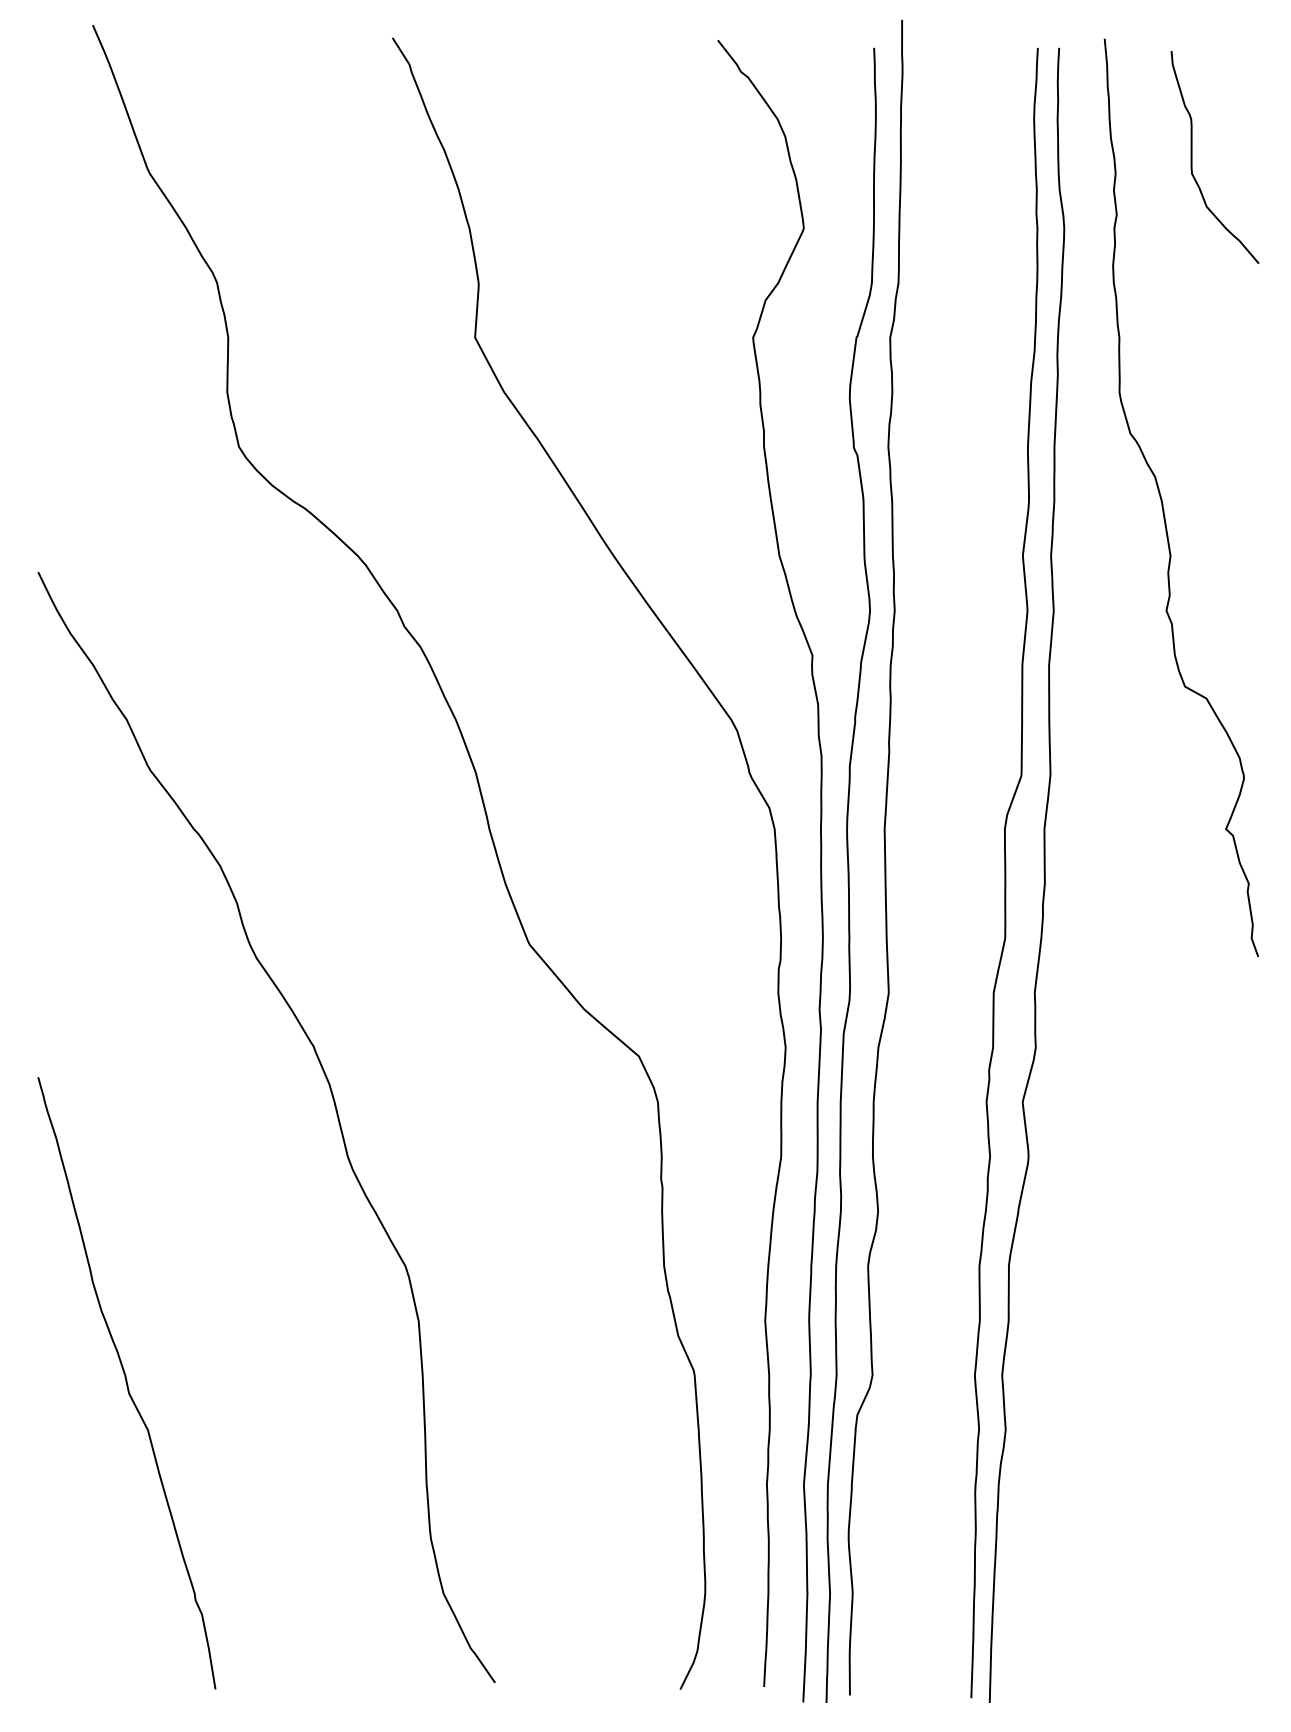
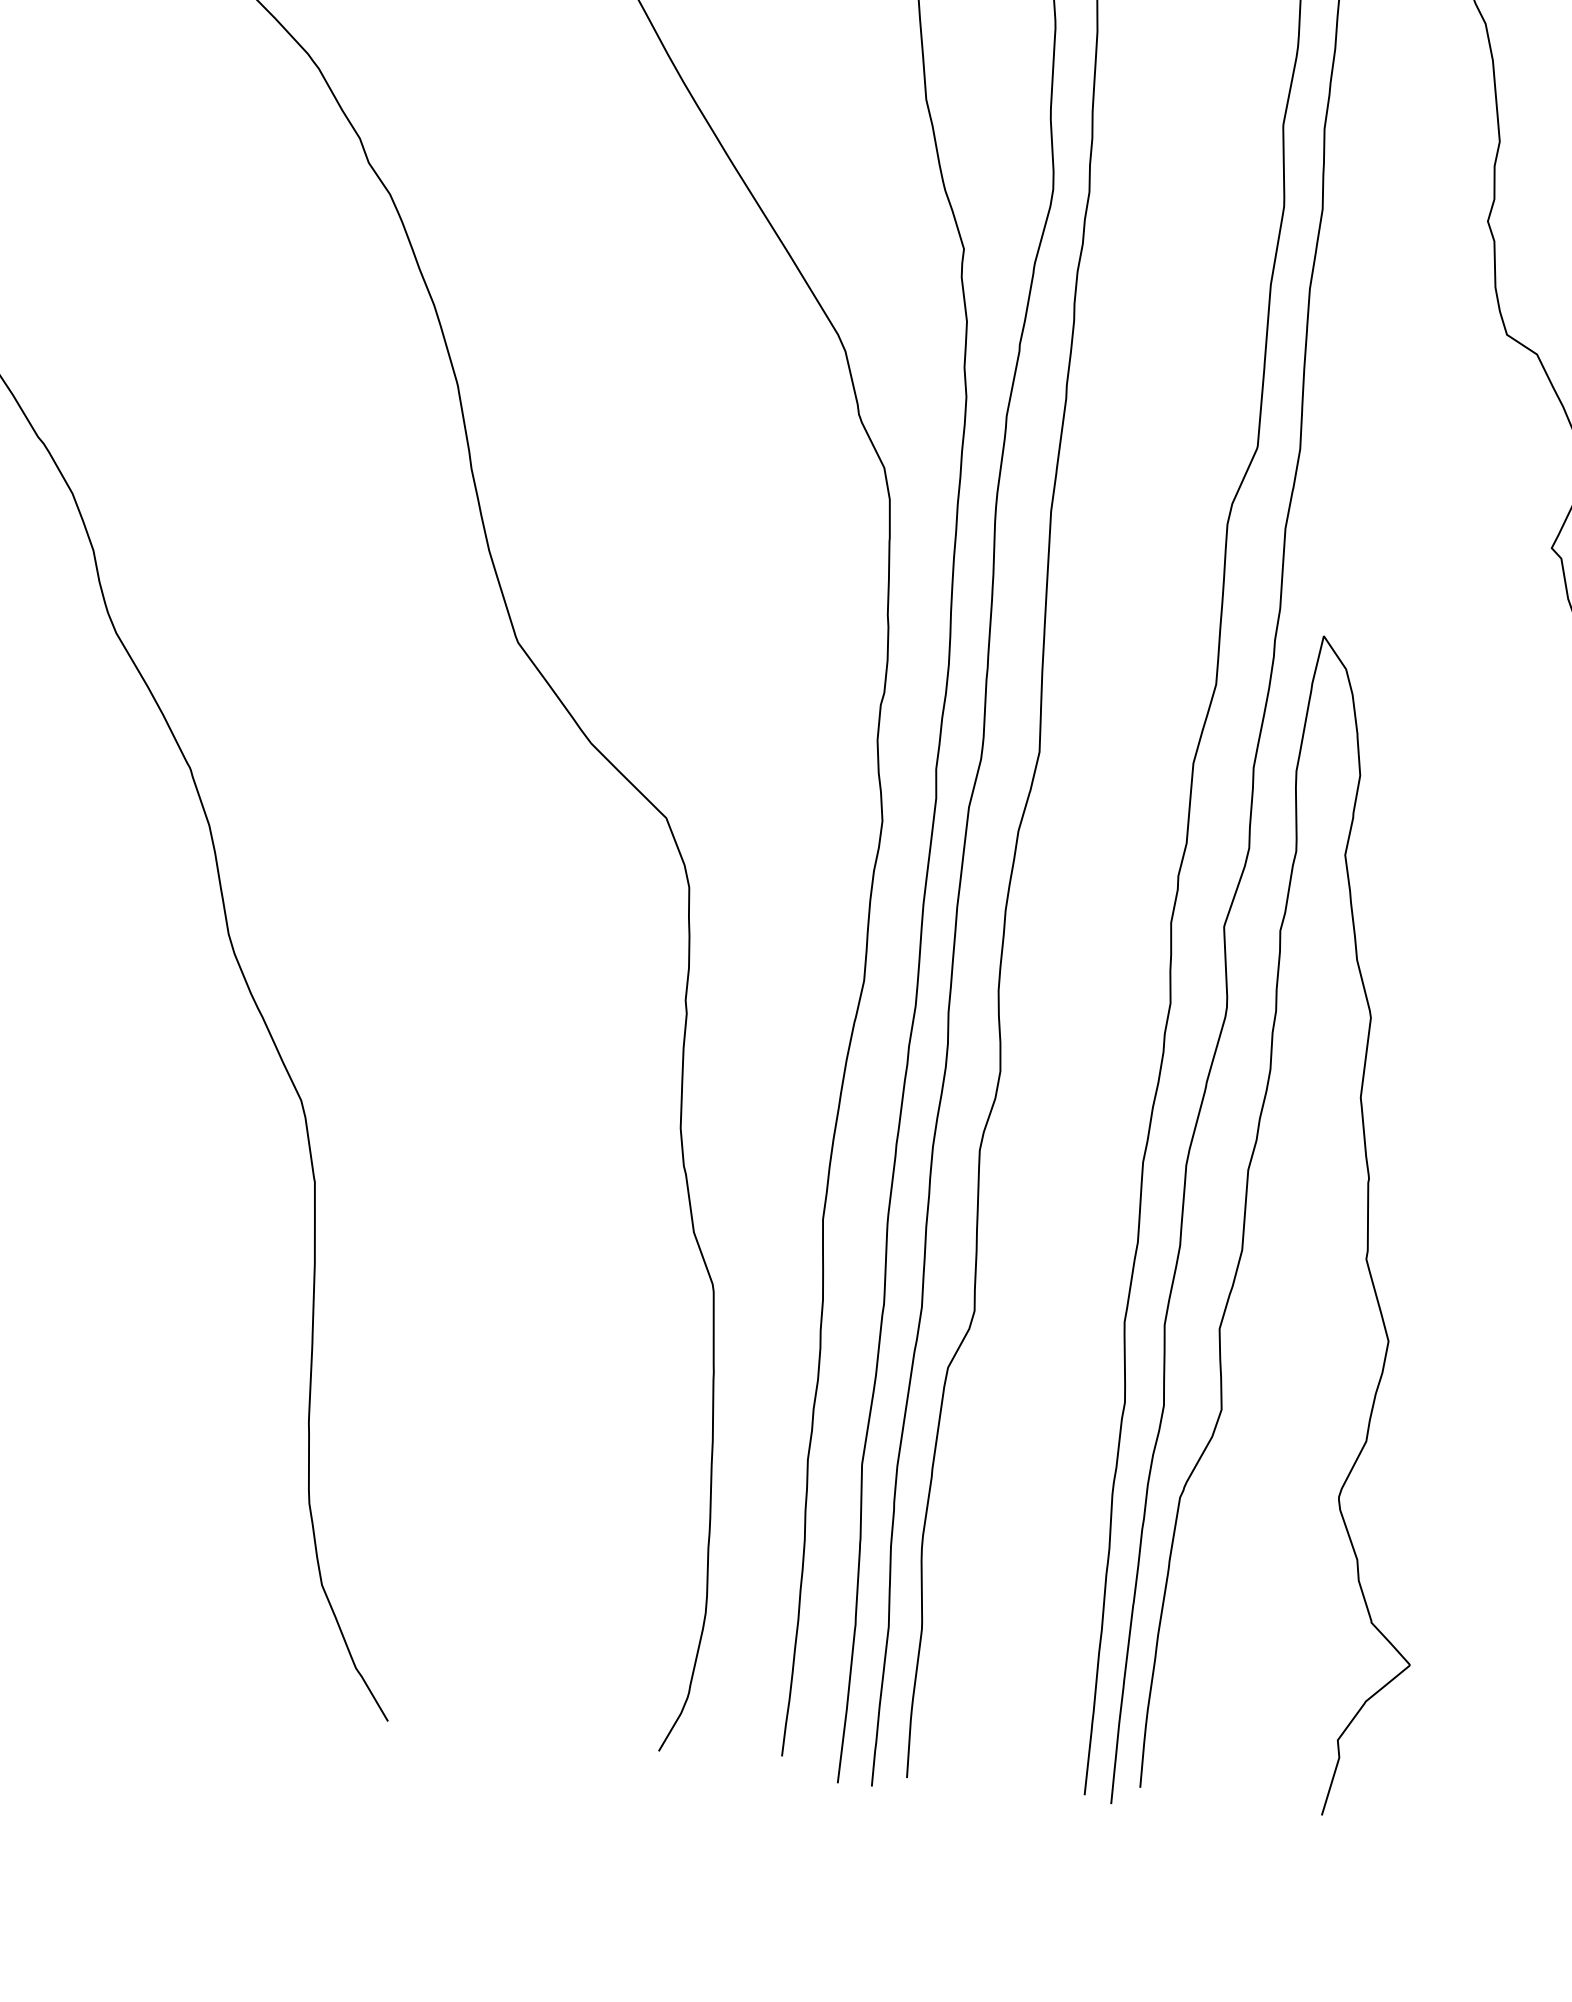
curve: (1133, 1292) -> (1366, 1217), added

